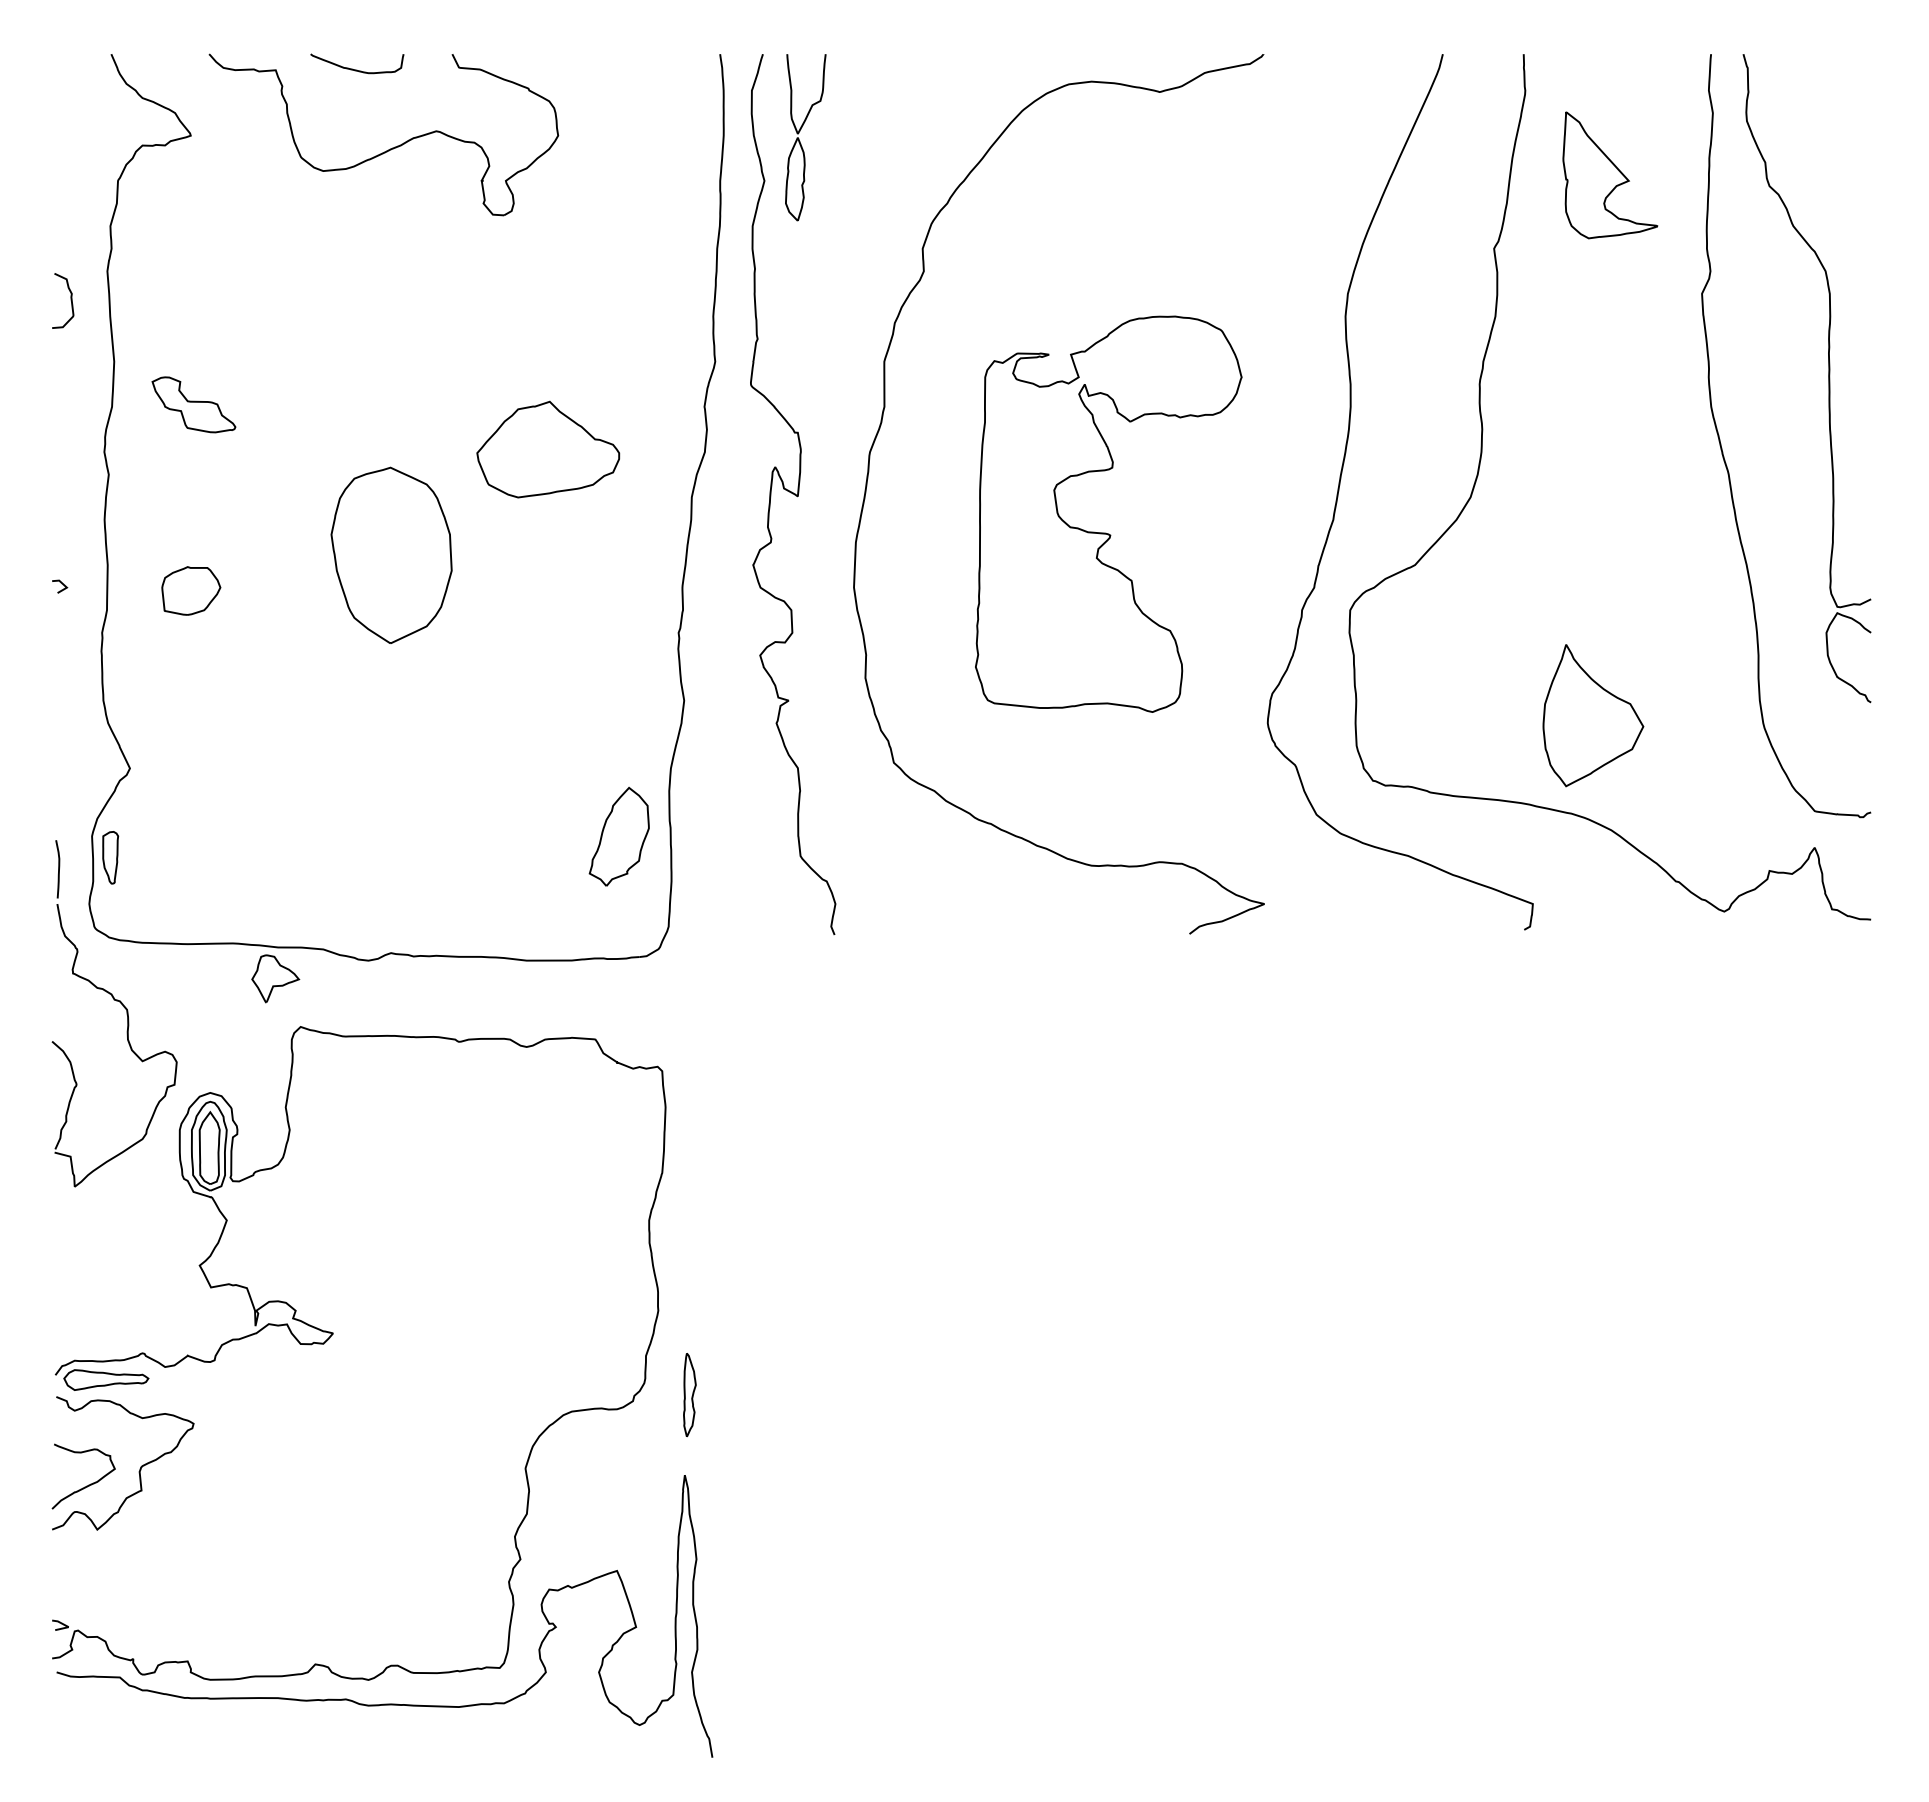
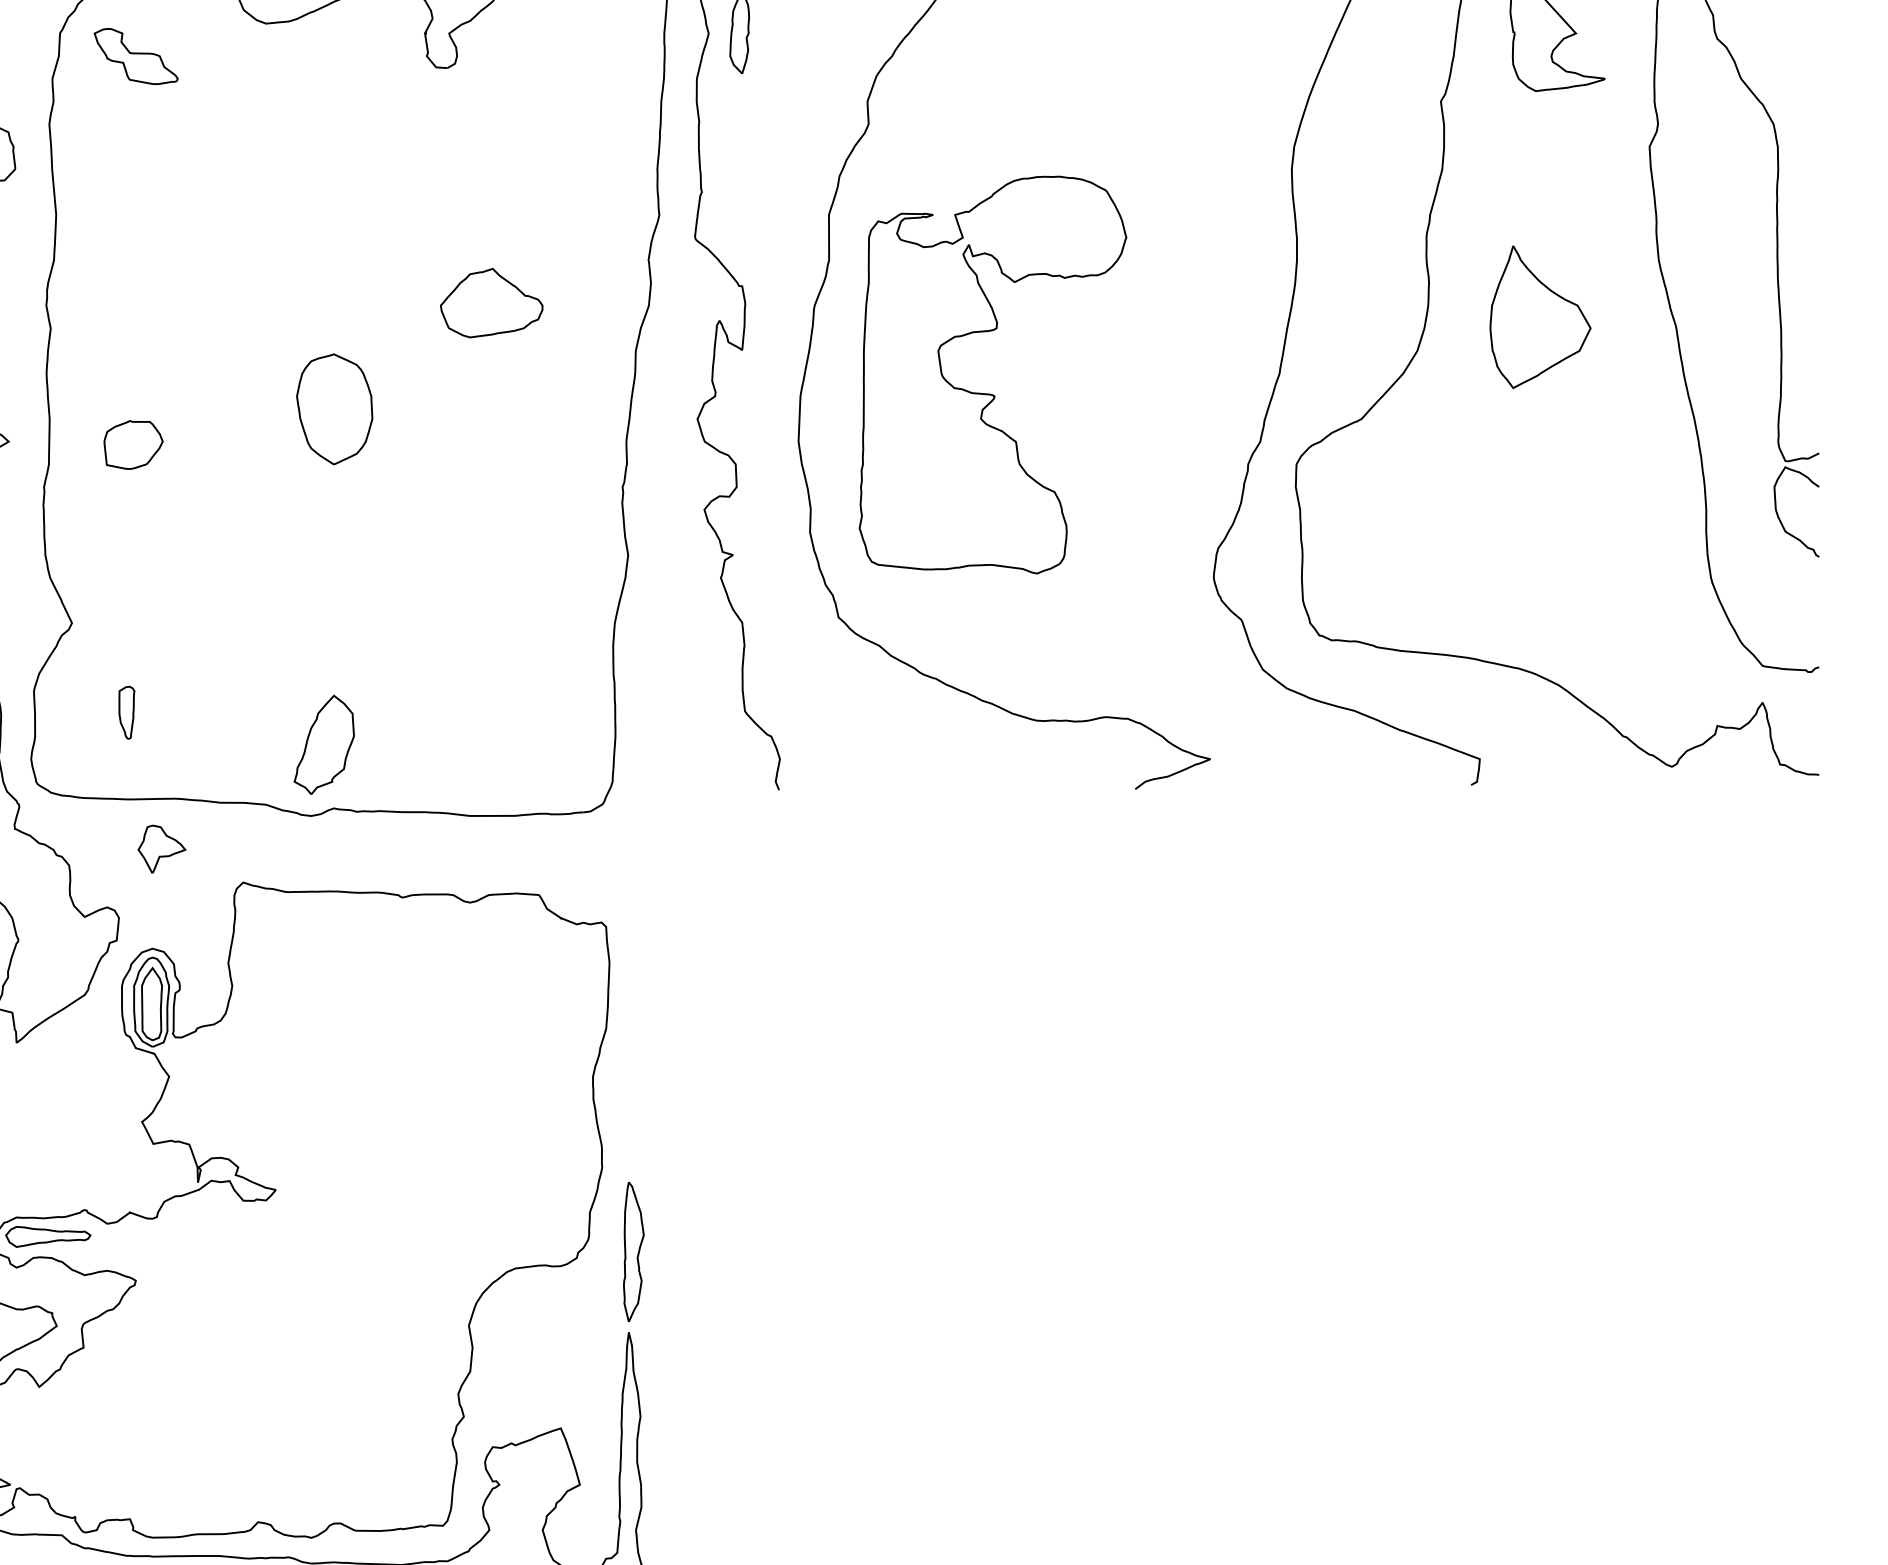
part: (193, 404) -> (135, 56), moved
part: (547, 449) -> (491, 303), size x0.71
part: (1105, 532) -> (989, 393), moved
part: (391, 555) -> (334, 409), size x0.62
part: (1593, 715) -> (1540, 317), moved
part: (618, 836) -> (323, 744), moved
part: (110, 857) -> (126, 712), moved
part: (275, 978) -> (161, 848), moved
part: (689, 1394) -> (633, 1251), size x1.67

